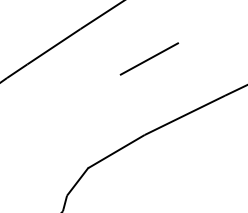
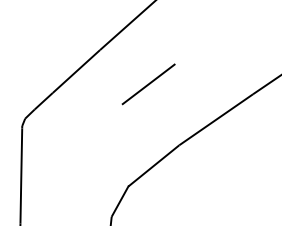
line: (149, 59) -> (148, 84), moved

